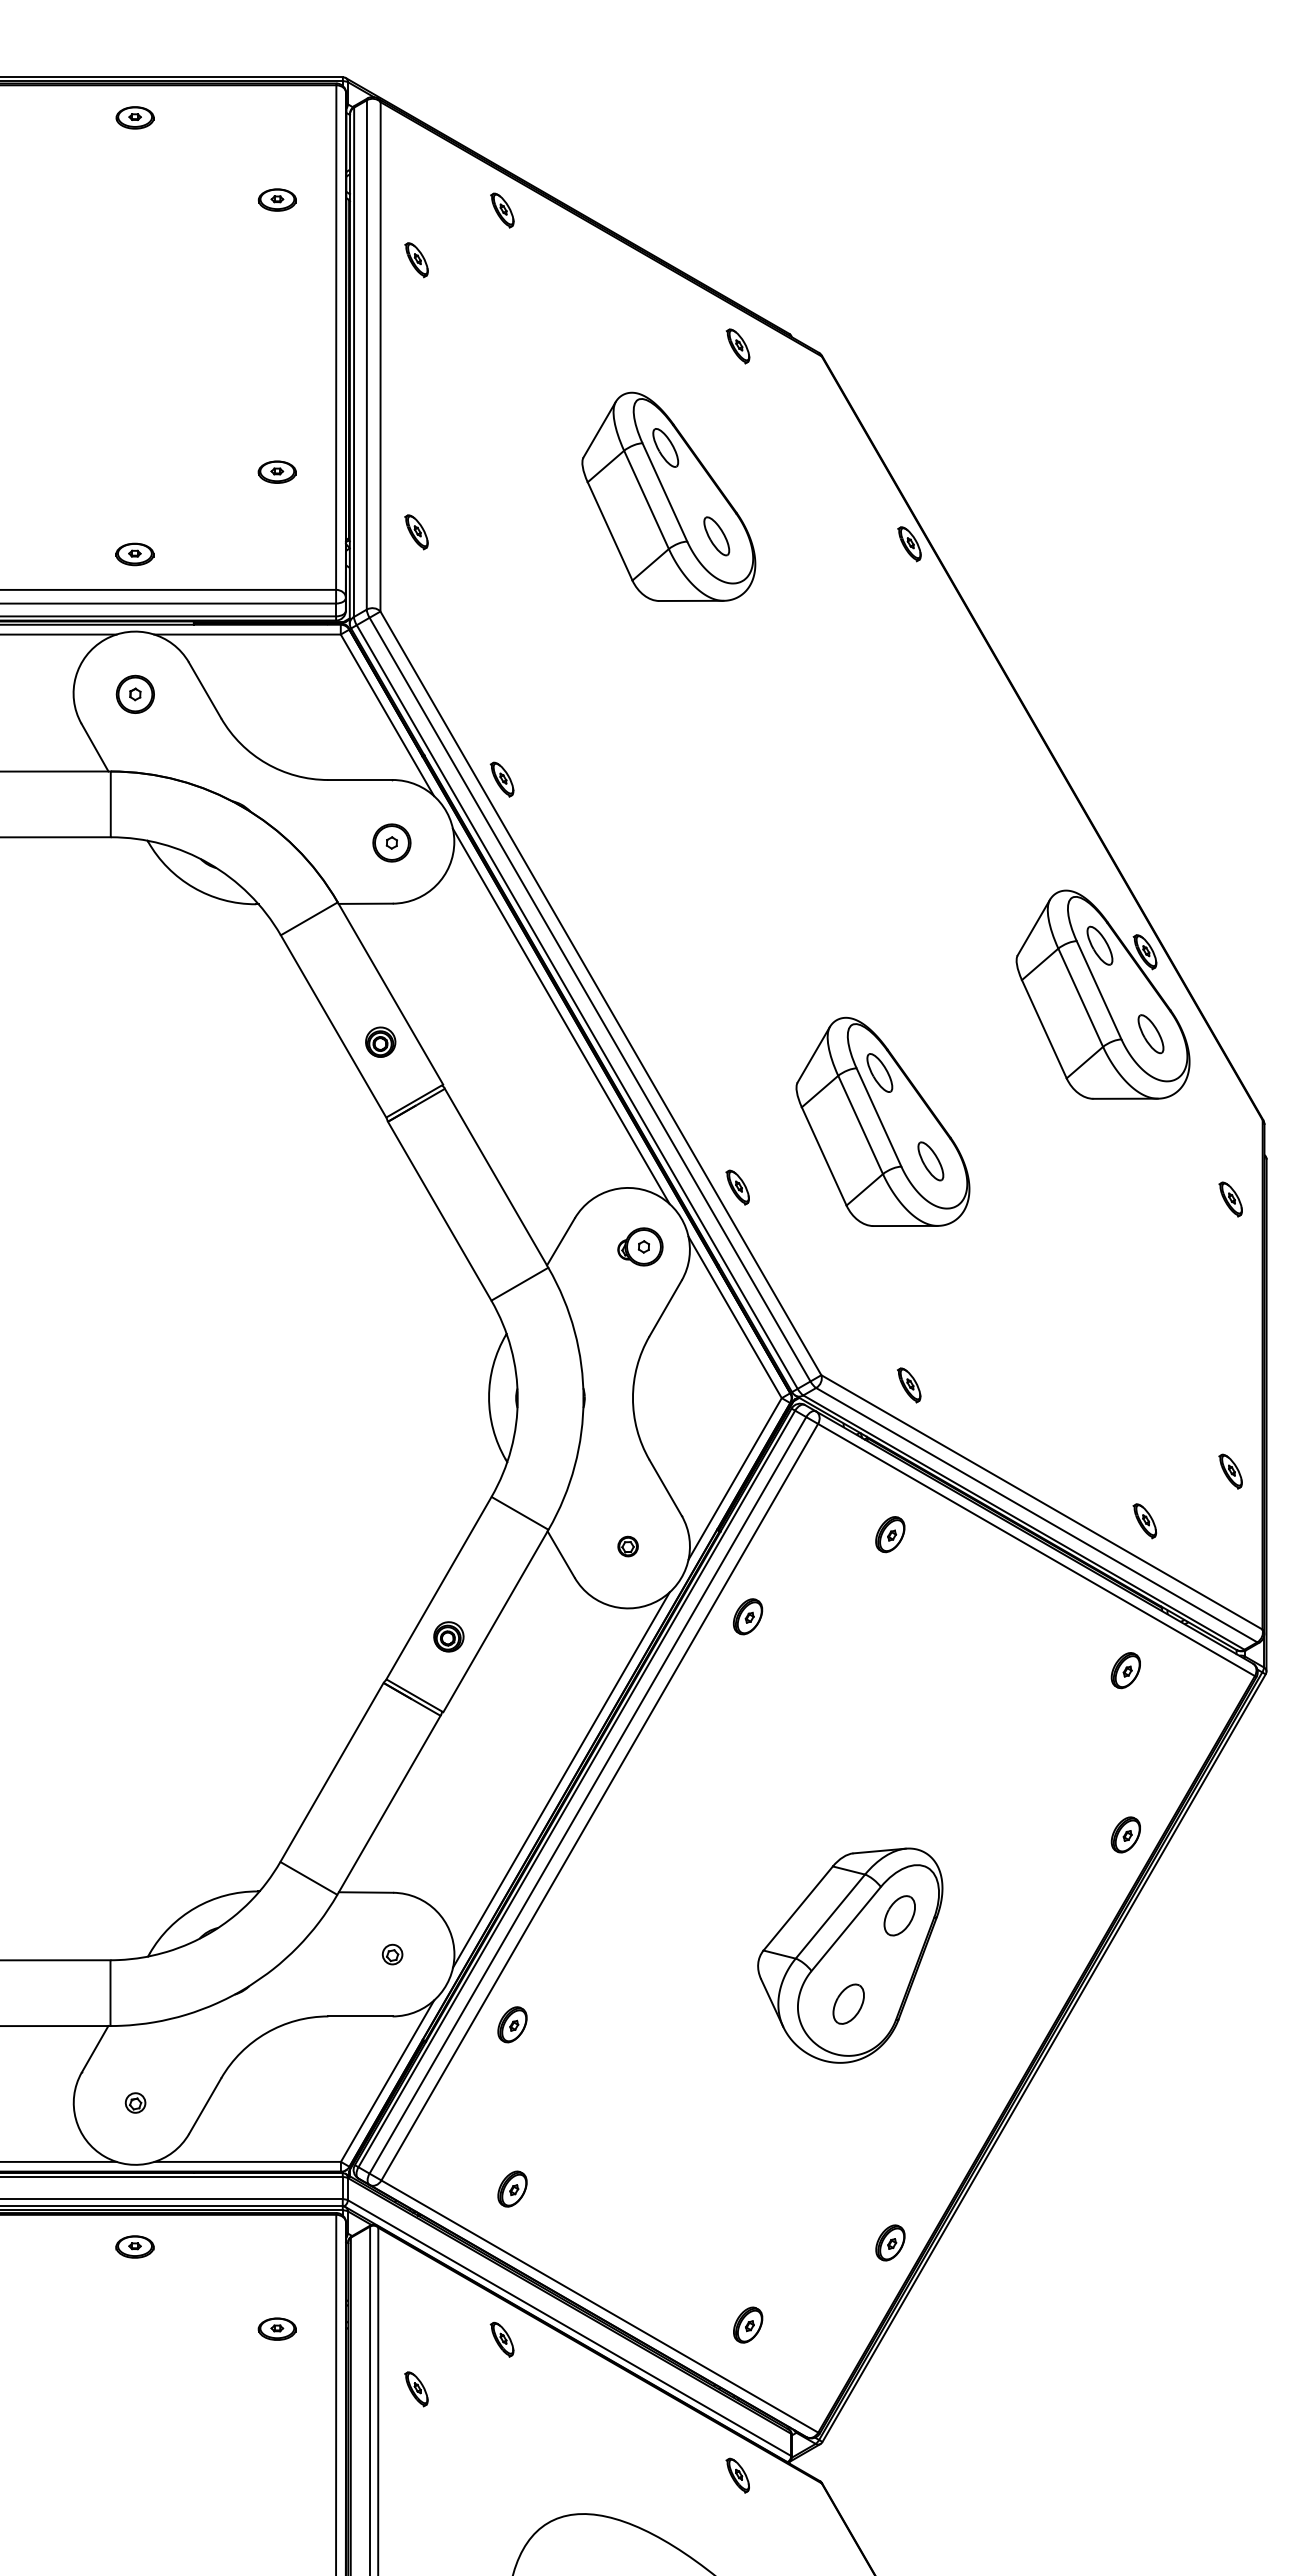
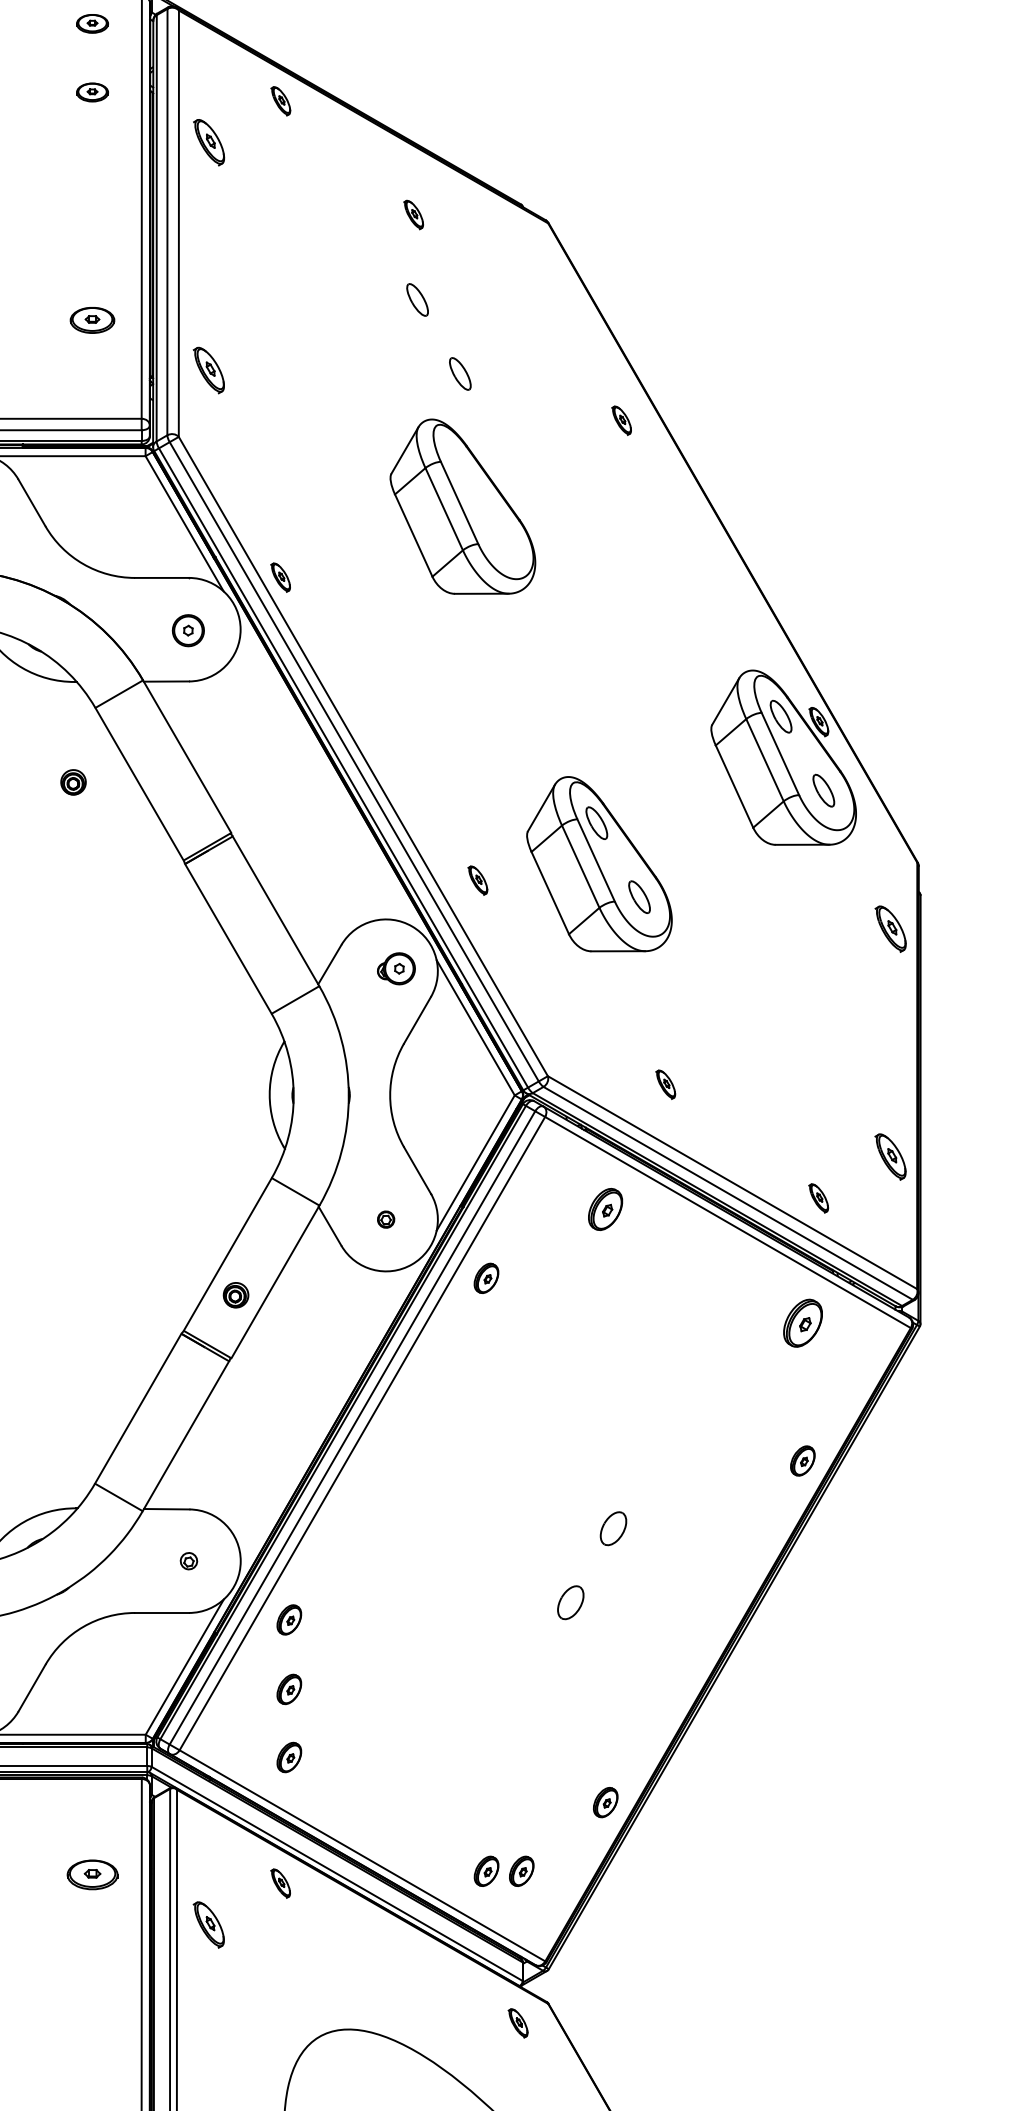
part: (276, 117) -> (91, 23), added
part: (416, 260) -> (208, 143), size x1.6
part: (737, 346) -> (413, 215), moved
part: (276, 471) -> (91, 319), size x1.4
part: (668, 496) -> (462, 506), moved
part: (416, 532) -> (208, 370), size x1.6
part: (909, 544) -> (621, 420), moved
line: (560, 1016) -> (329, 775), removed
part: (380, 1041) -> (73, 781), moved
part: (737, 1187) -> (477, 880), moved
part: (1230, 1199) -> (890, 929), size x1.6
part: (909, 1385) -> (666, 1084), moved
part: (1230, 1471) -> (890, 1156), size x1.6
part: (890, 1534) -> (605, 1209), size x1.4
part: (1125, 1670) -> (802, 1323), size x1.6
line: (561, 1779) -> (330, 1414), removed
part: (850, 1955) -> (572, 1561), removed
part: (512, 2107) -> (289, 1689), added
part: (790, 2324) -> (522, 1870), added
part: (276, 2328) -> (91, 1874), size x1.6
part: (416, 2389) -> (208, 1925), size x1.6
part: (737, 2475) -> (517, 2023), moved

